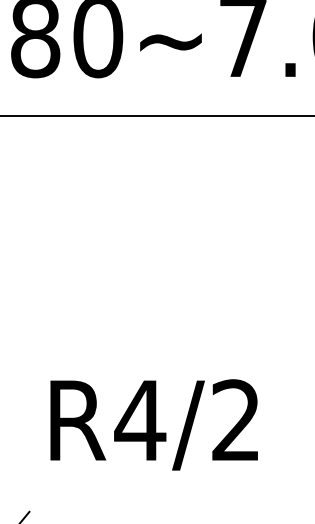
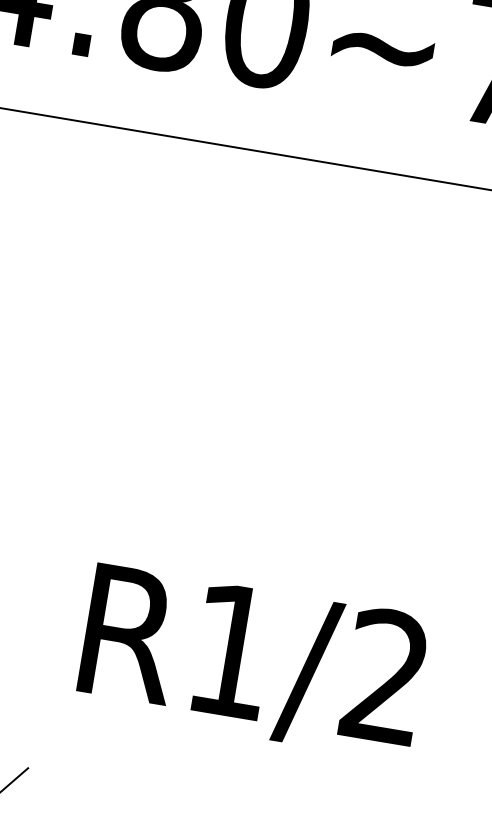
text: (140, 420) -> (231, 650), R4/2 -> R1/2

